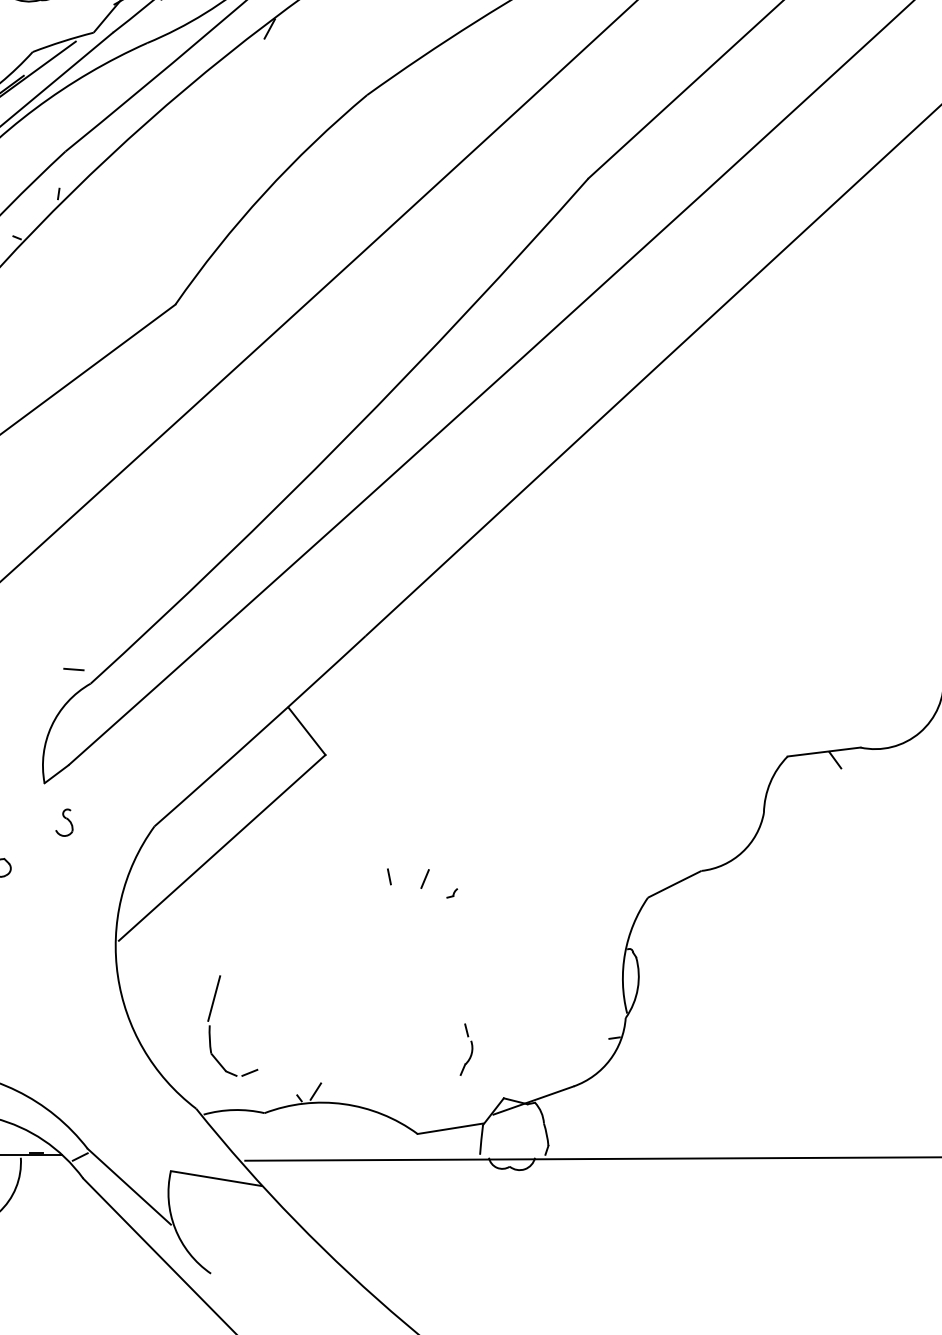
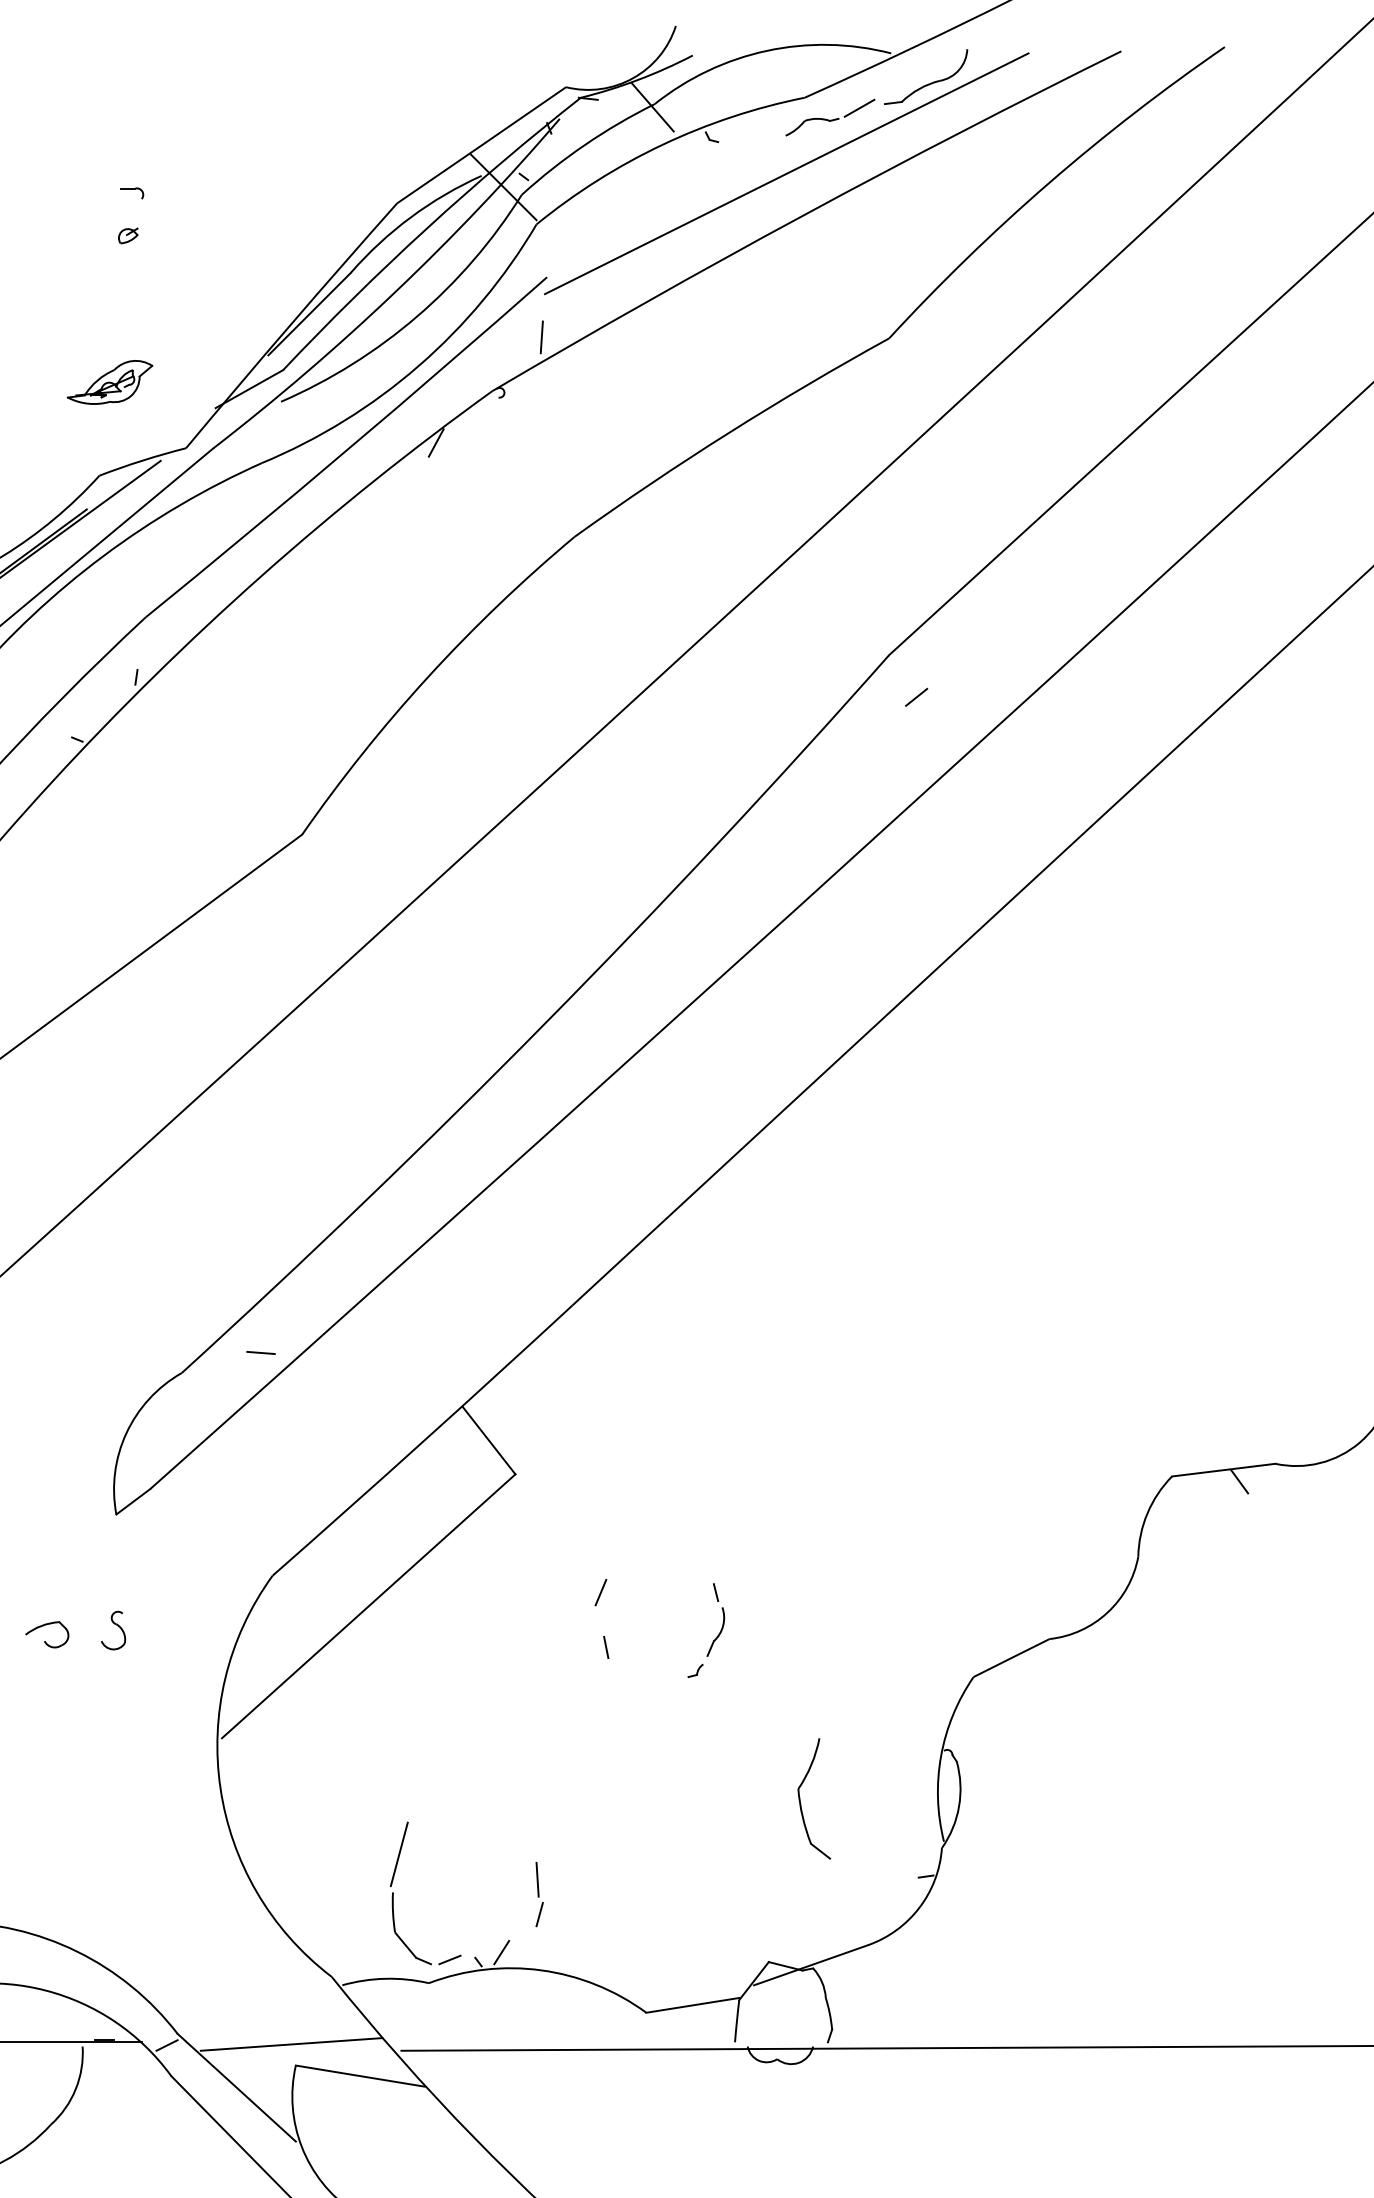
line: (607, 207) -> (916, 696), added
line: (73, 669) -> (260, 1352), moved
part: (64, 822) -> (113, 1630), moved
line: (424, 878) -> (600, 1592), moved
part: (526, 986) -> (801, 1803), added
part: (210, 1026) -> (393, 1893), moved
line: (341, 1040) -> (537, 1879), added
part: (471, 1051) -> (722, 1622), moved
line: (342, 1064) -> (539, 1914), added
line: (167, 1156) -> (291, 2044), added

